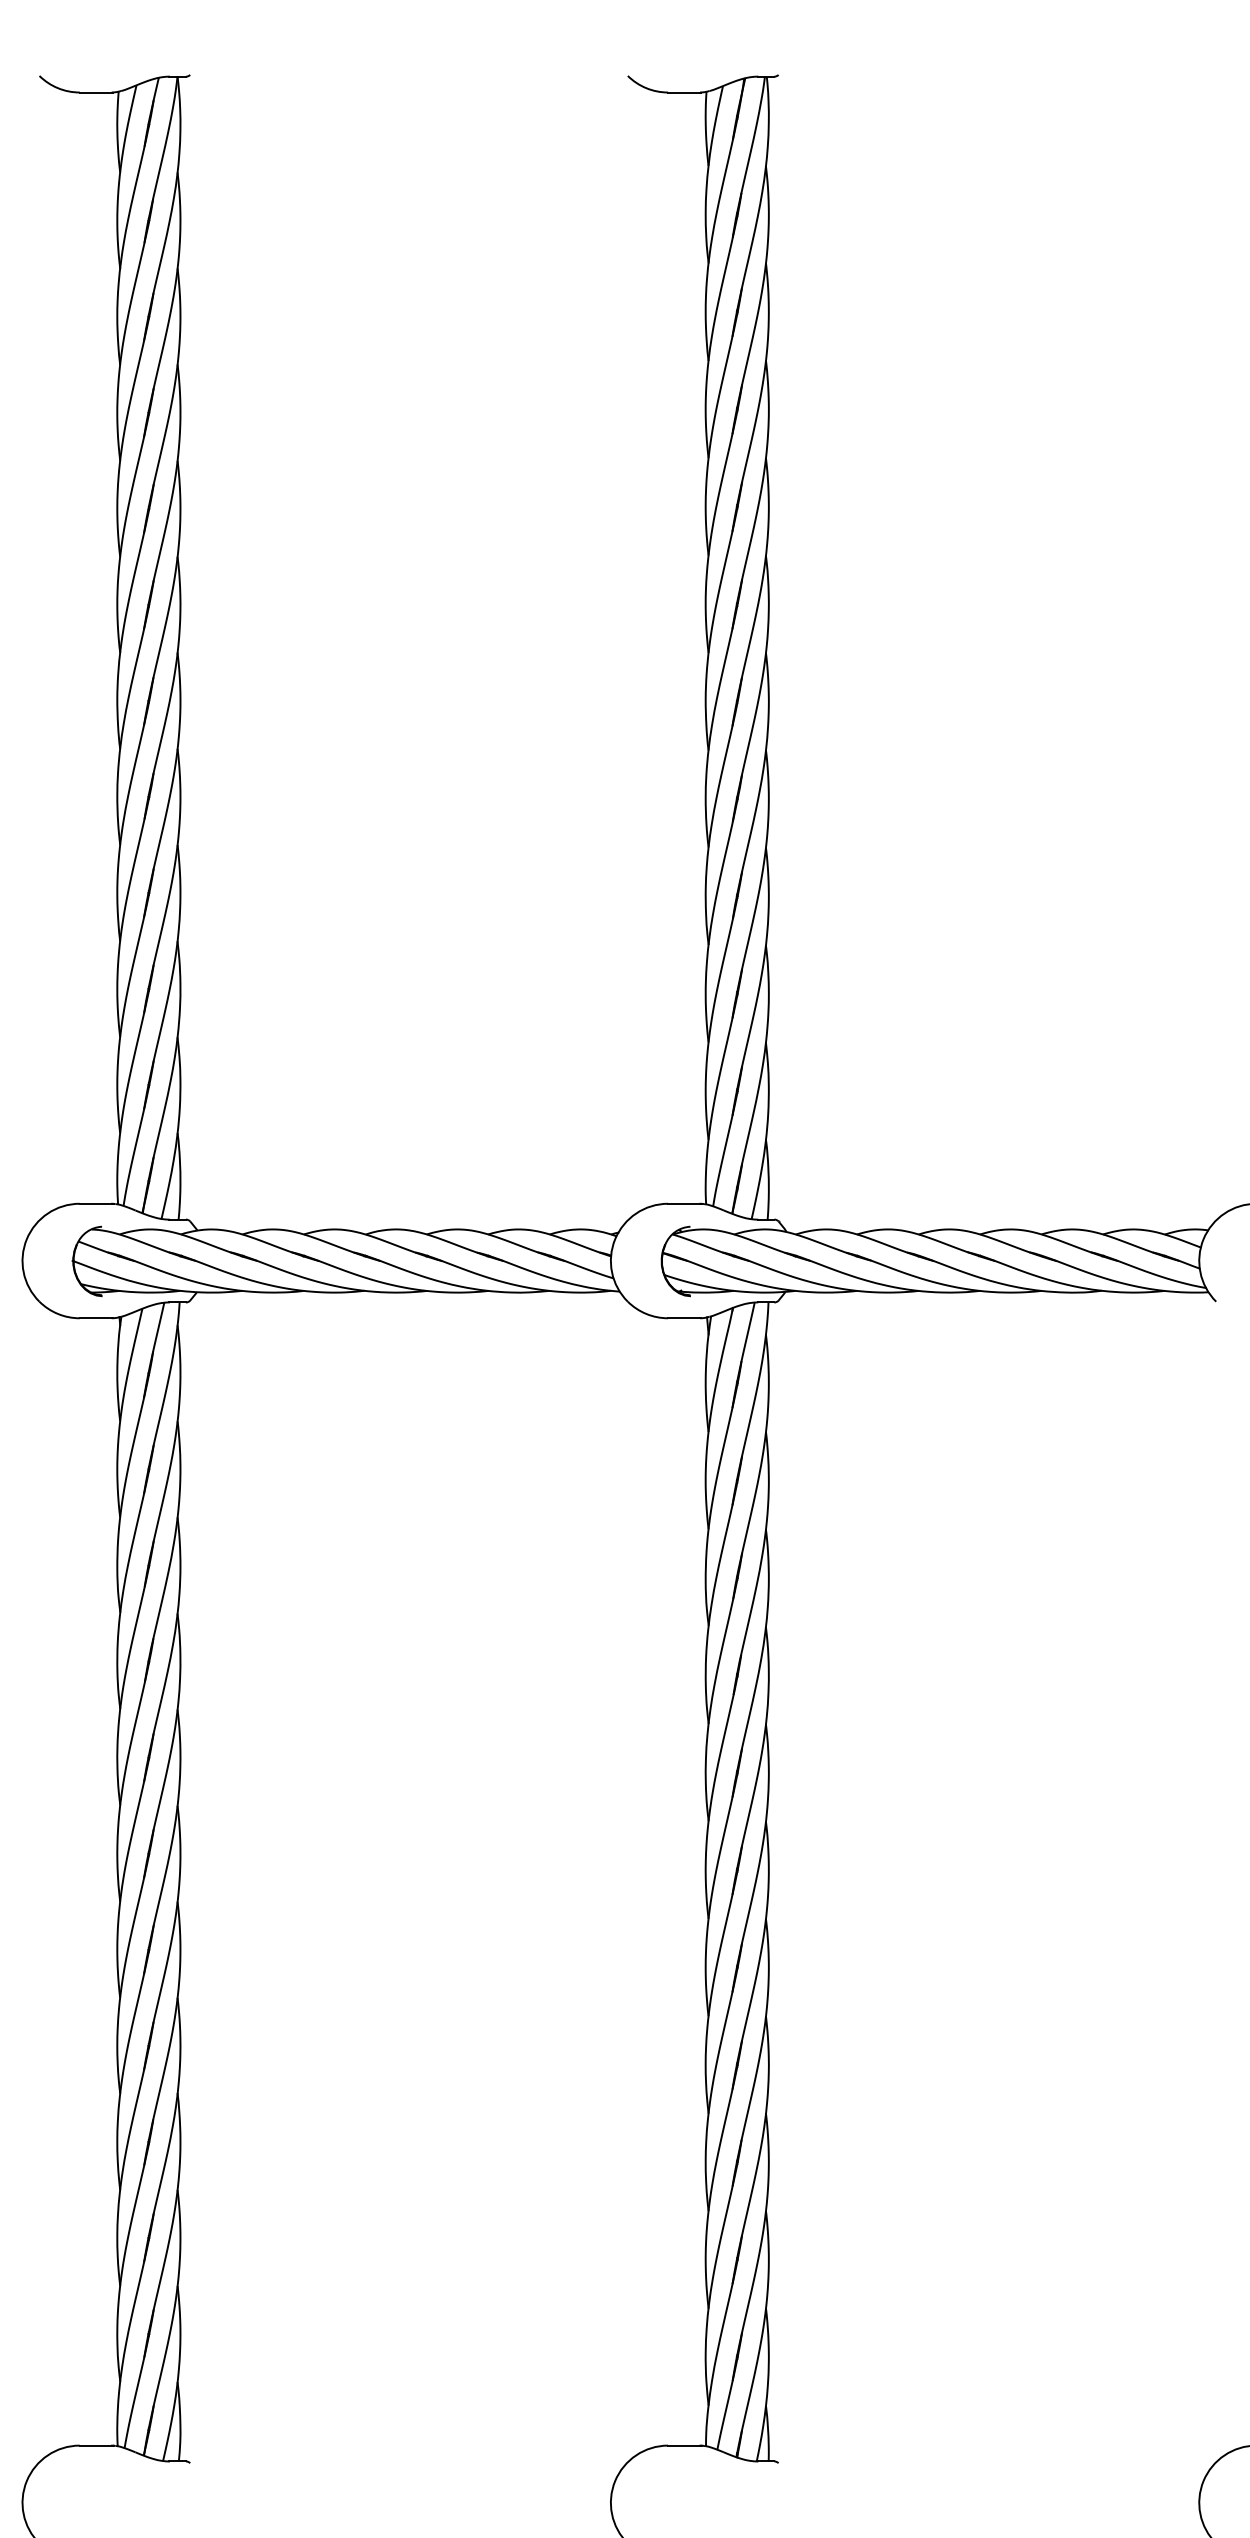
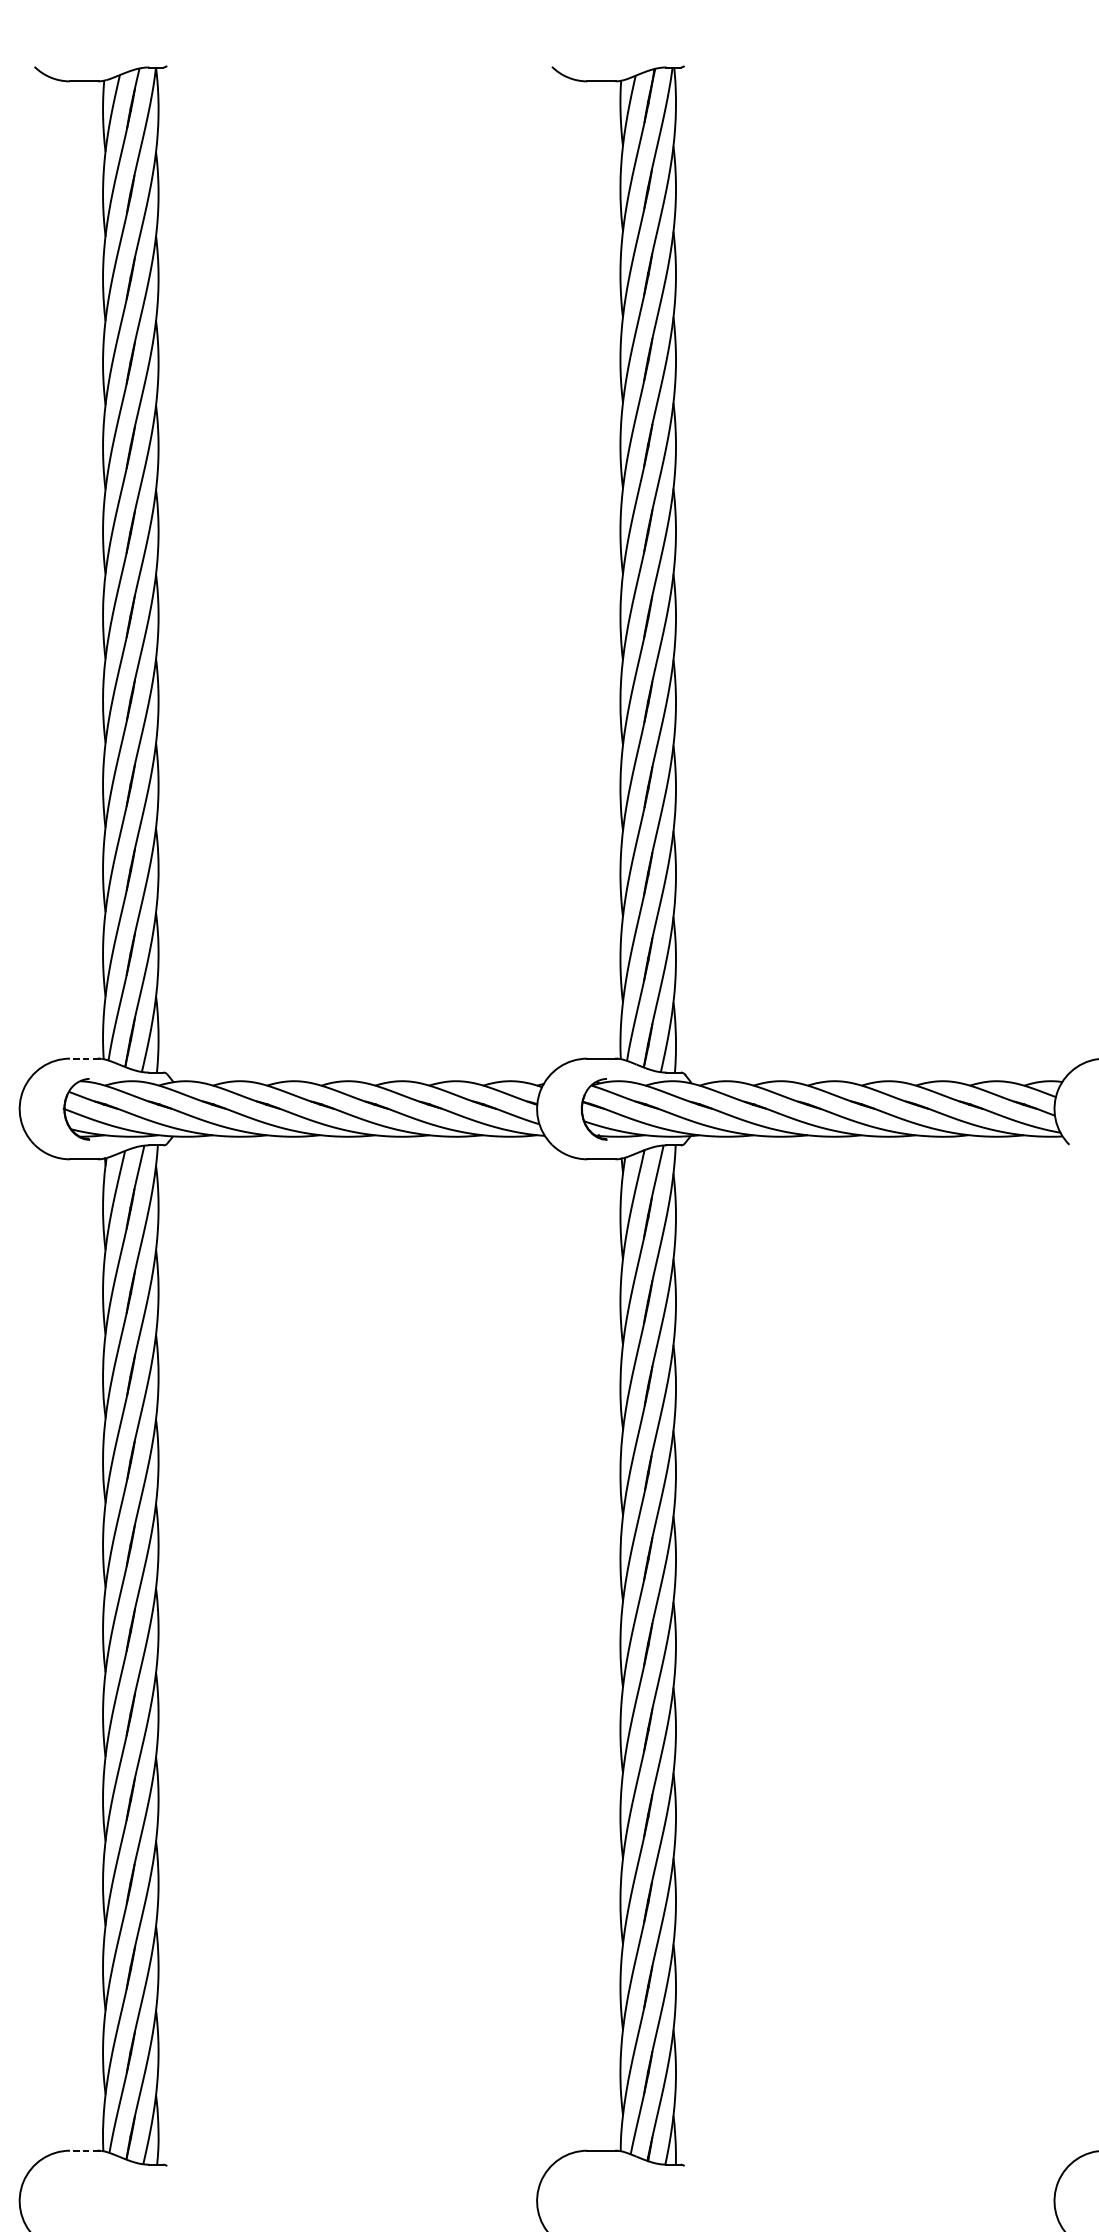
line: (95, 1203) -> (83, 1058), solid -> dashed
line: (95, 2445) -> (83, 2150), solid -> dashed

